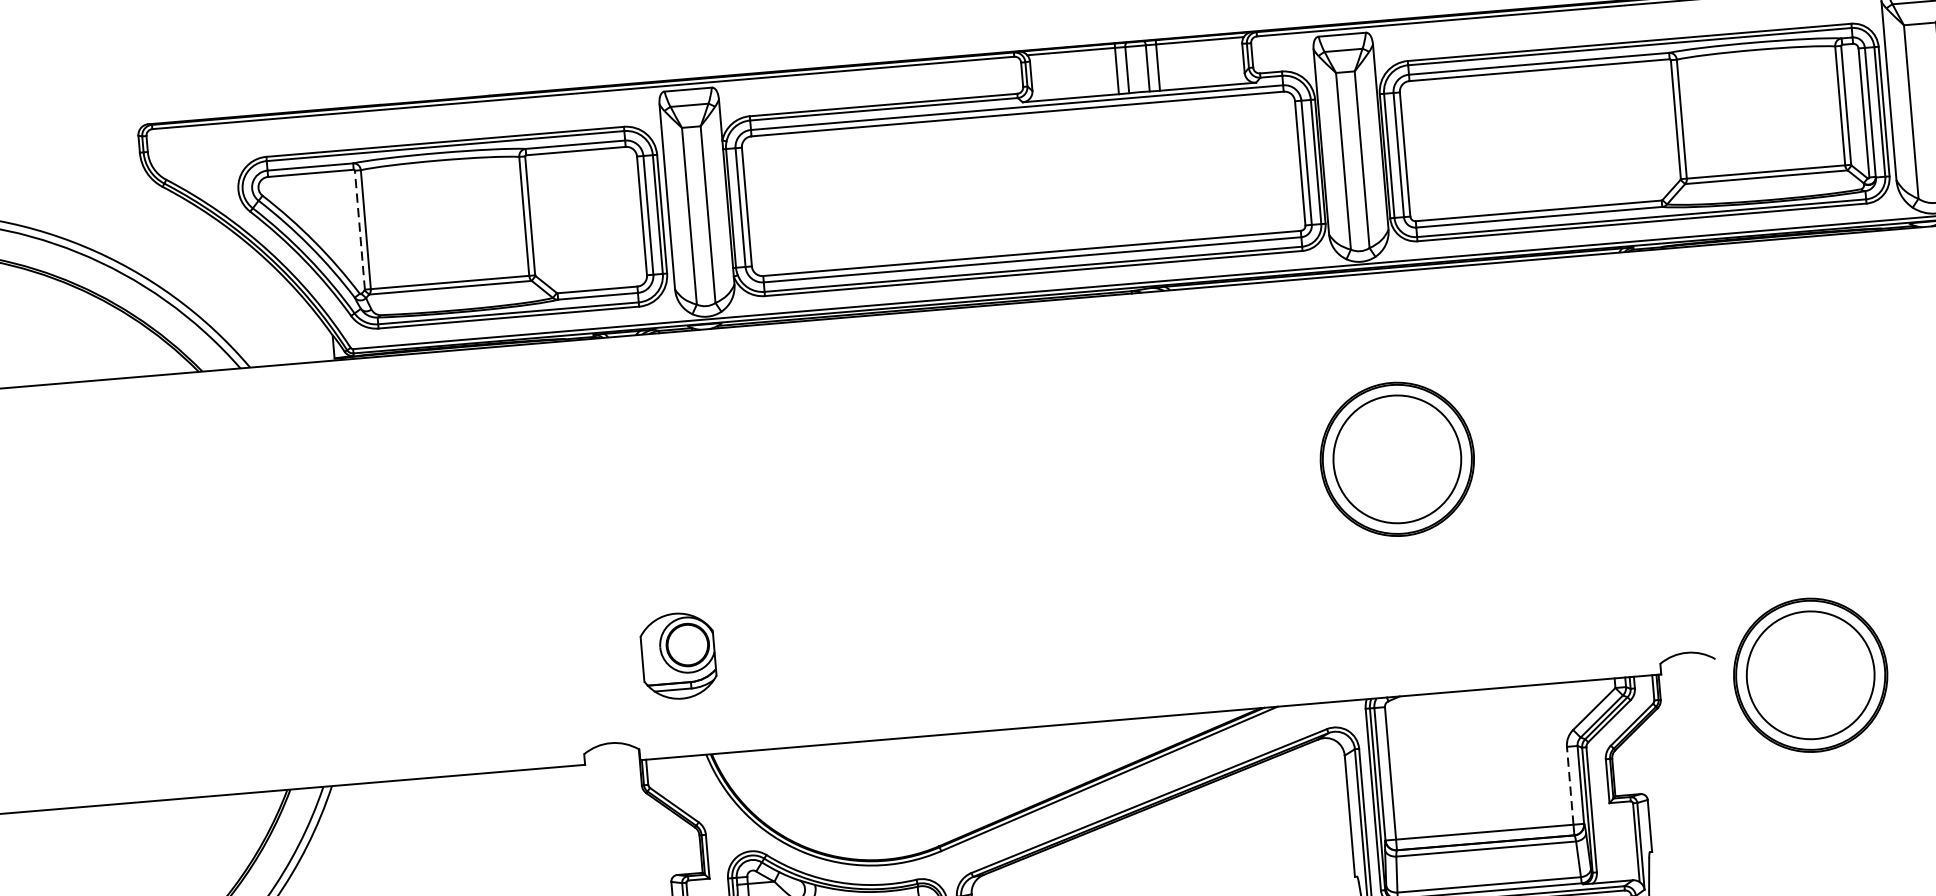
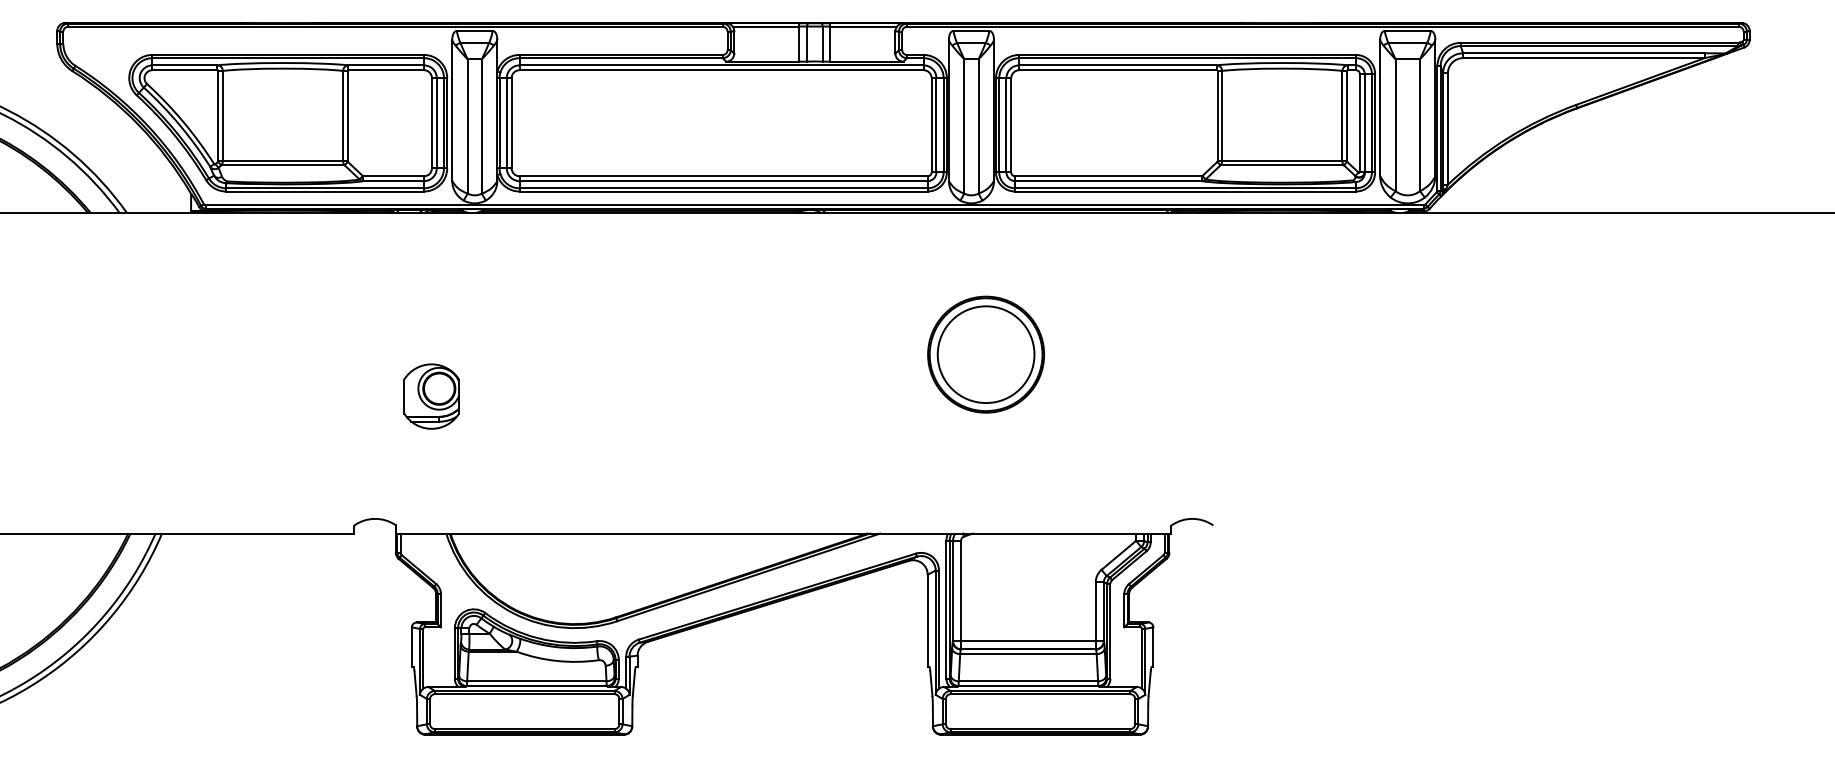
line: (360, 229) -> (218, 115), dashed -> solid
part: (678, 656) -> (431, 396), moved
part: (1809, 675) -> (1283, 543), removed
line: (1569, 785) -> (1095, 611), dashed -> solid

